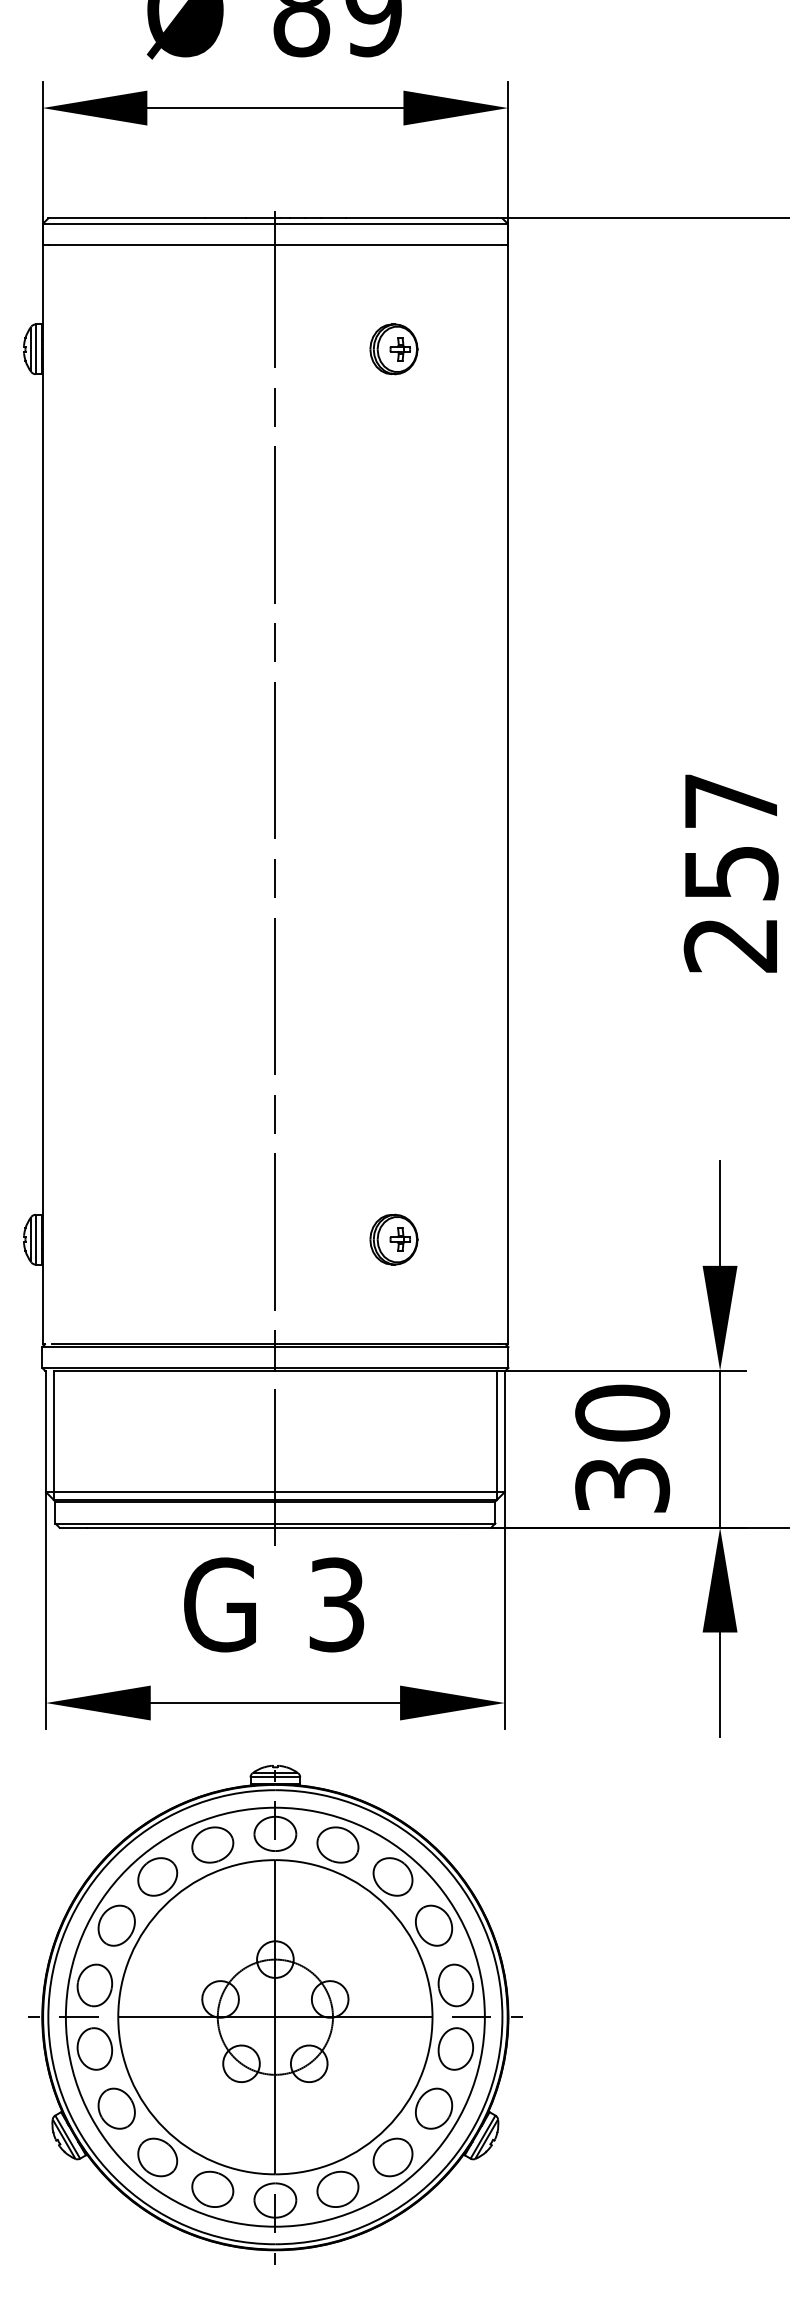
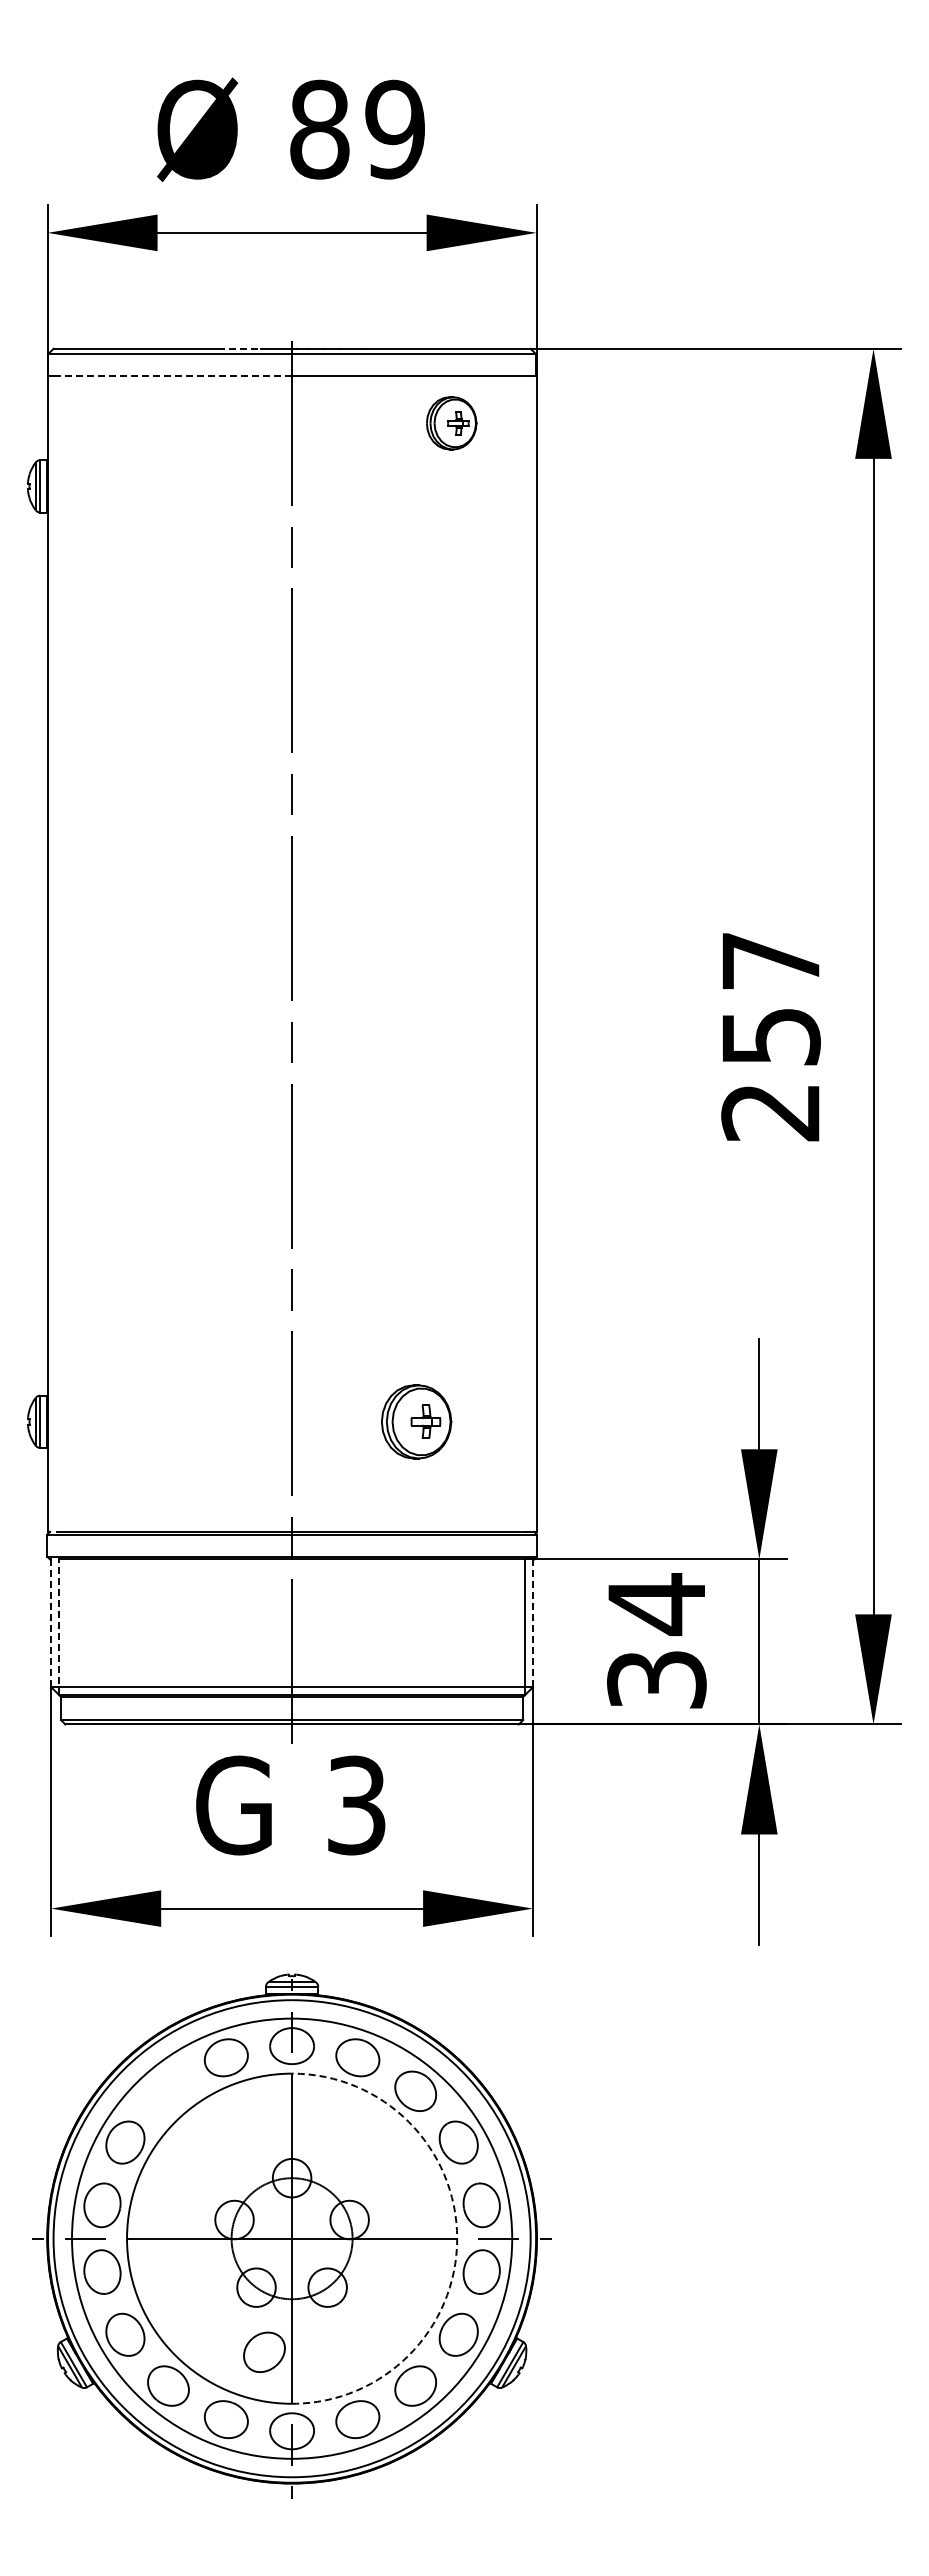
line: (226, 218) -> (240, 348), solid -> dashed
line: (162, 244) -> (173, 376), solid -> dashed
part: (393, 349) -> (451, 423), moved
part: (393, 1239) -> (416, 1421), size x1.4
text: (622, 1413) -> (656, 1604), 30 -> 34
line: (46, 1431) -> (51, 1623), solid -> dashed
line: (505, 1431) -> (533, 1623), solid -> dashed
line: (53, 1435) -> (59, 1627), solid -> dashed
part: (157, 1876) -> (264, 2351), moved
arc: (432, 2017) -> (457, 2238), solid -> dashed

